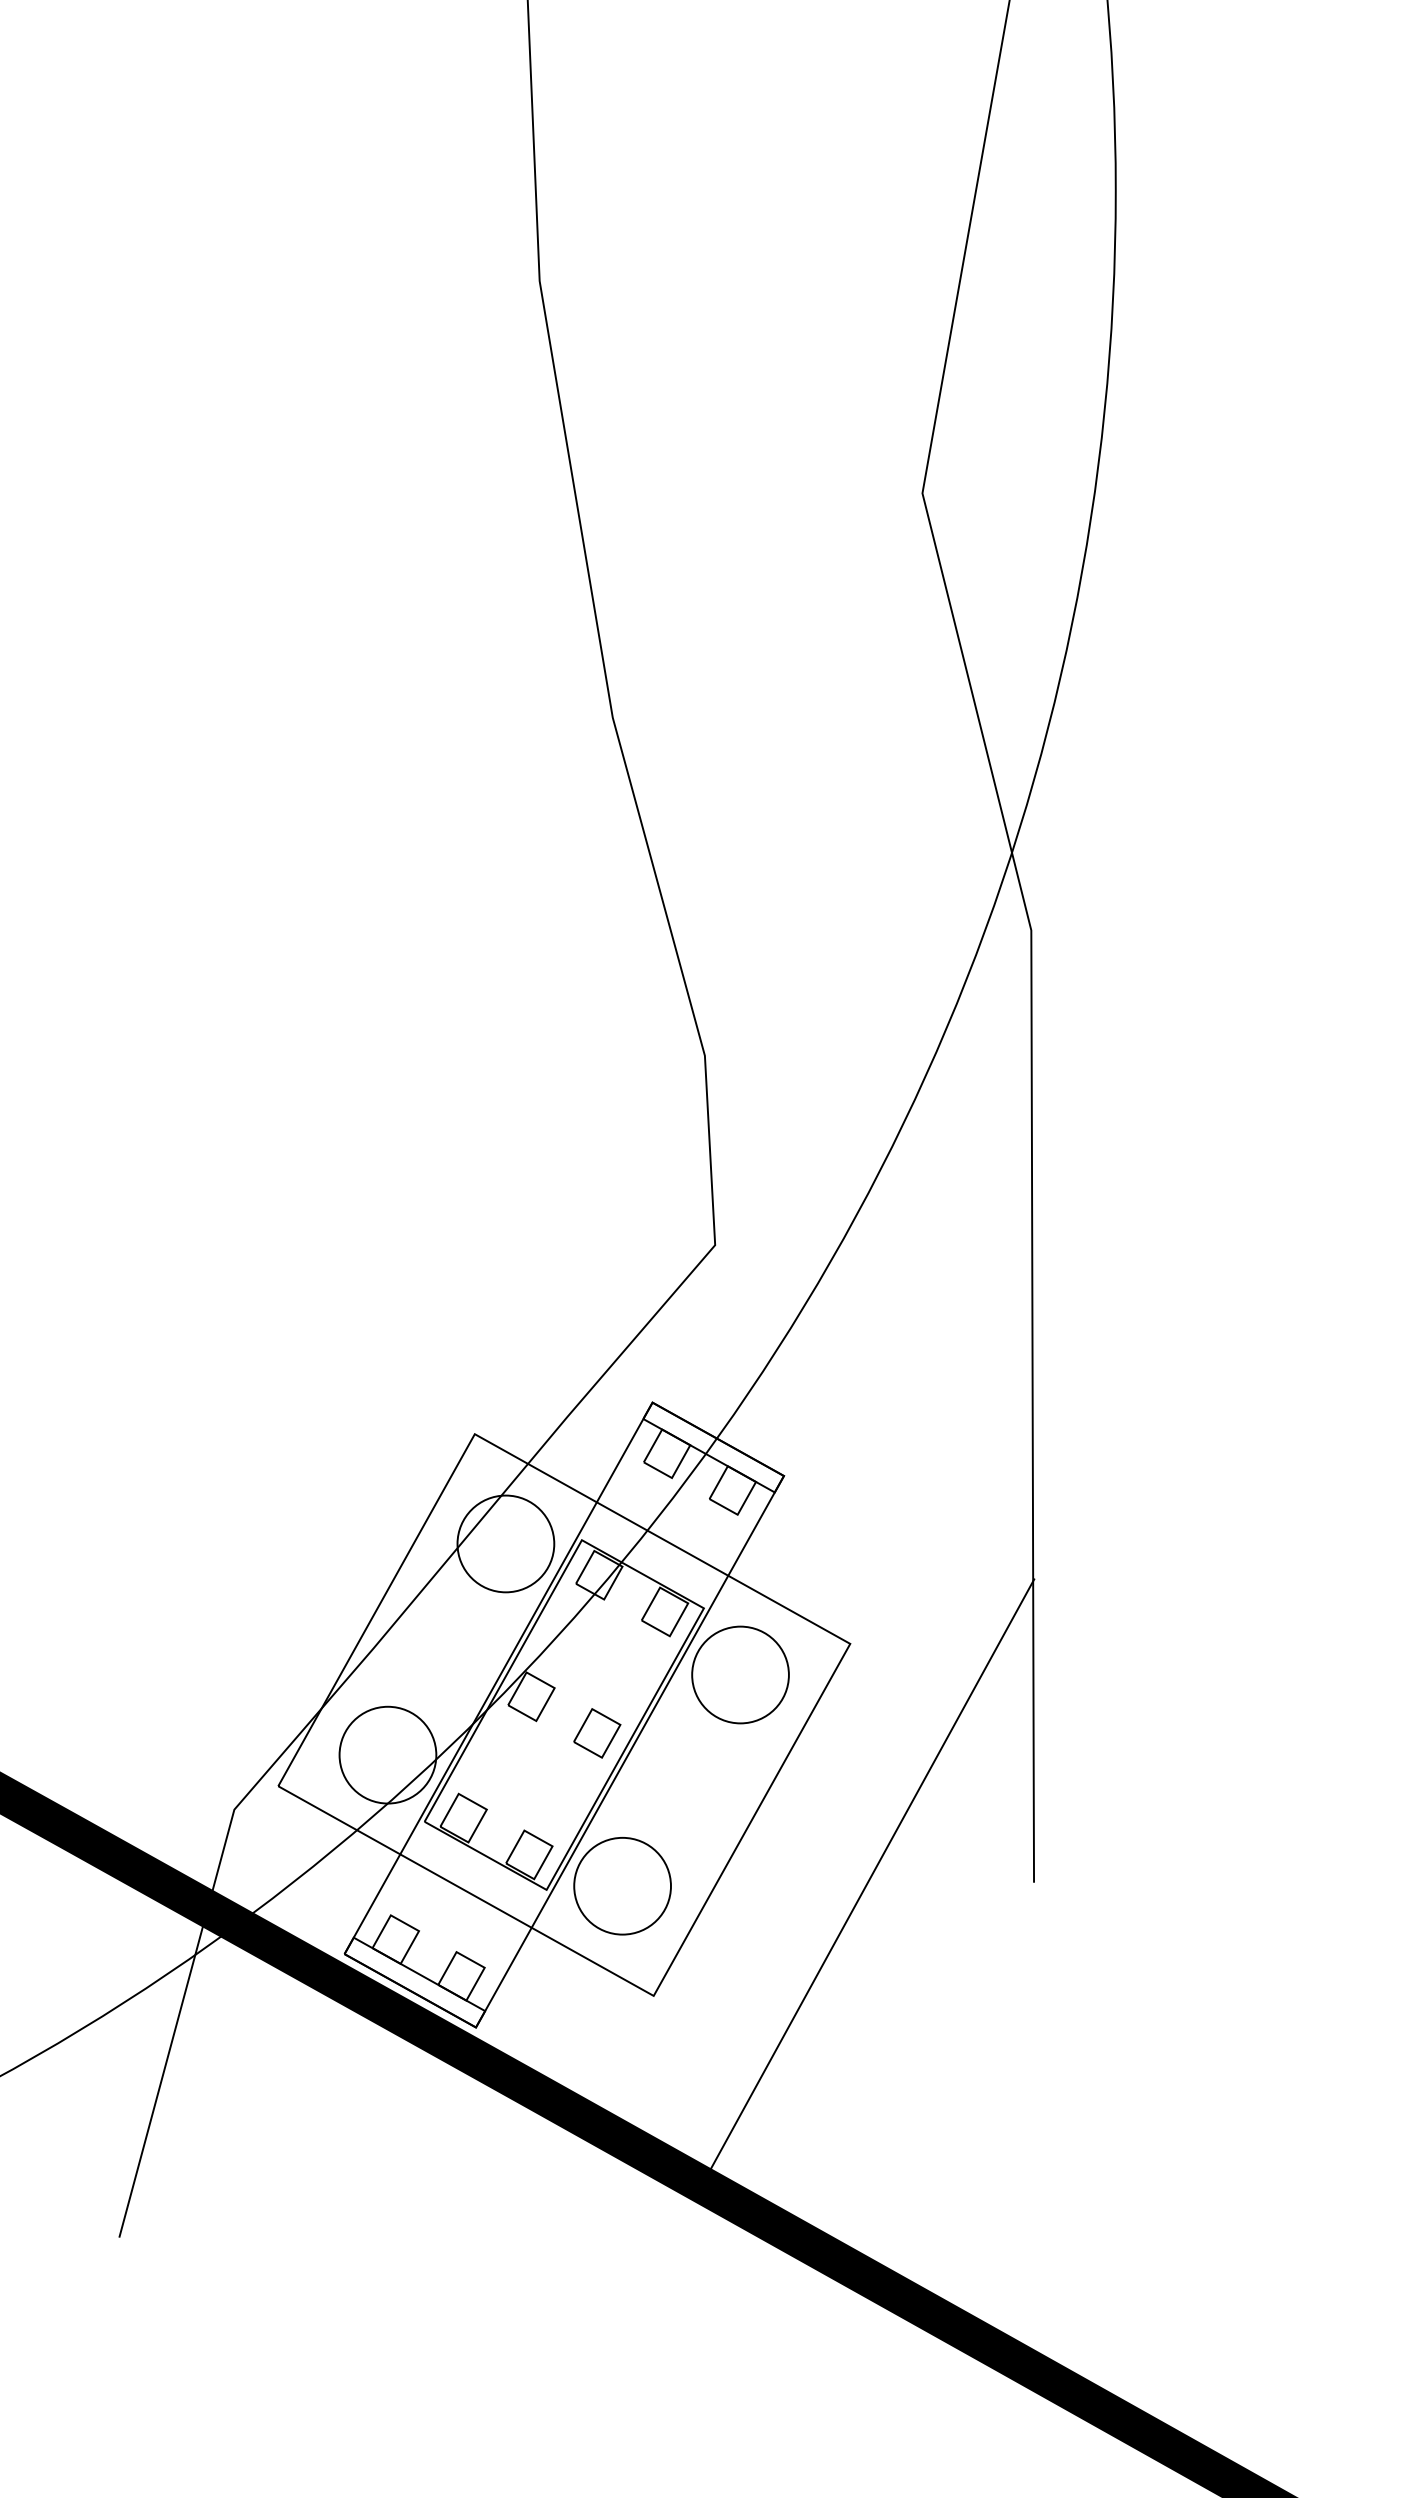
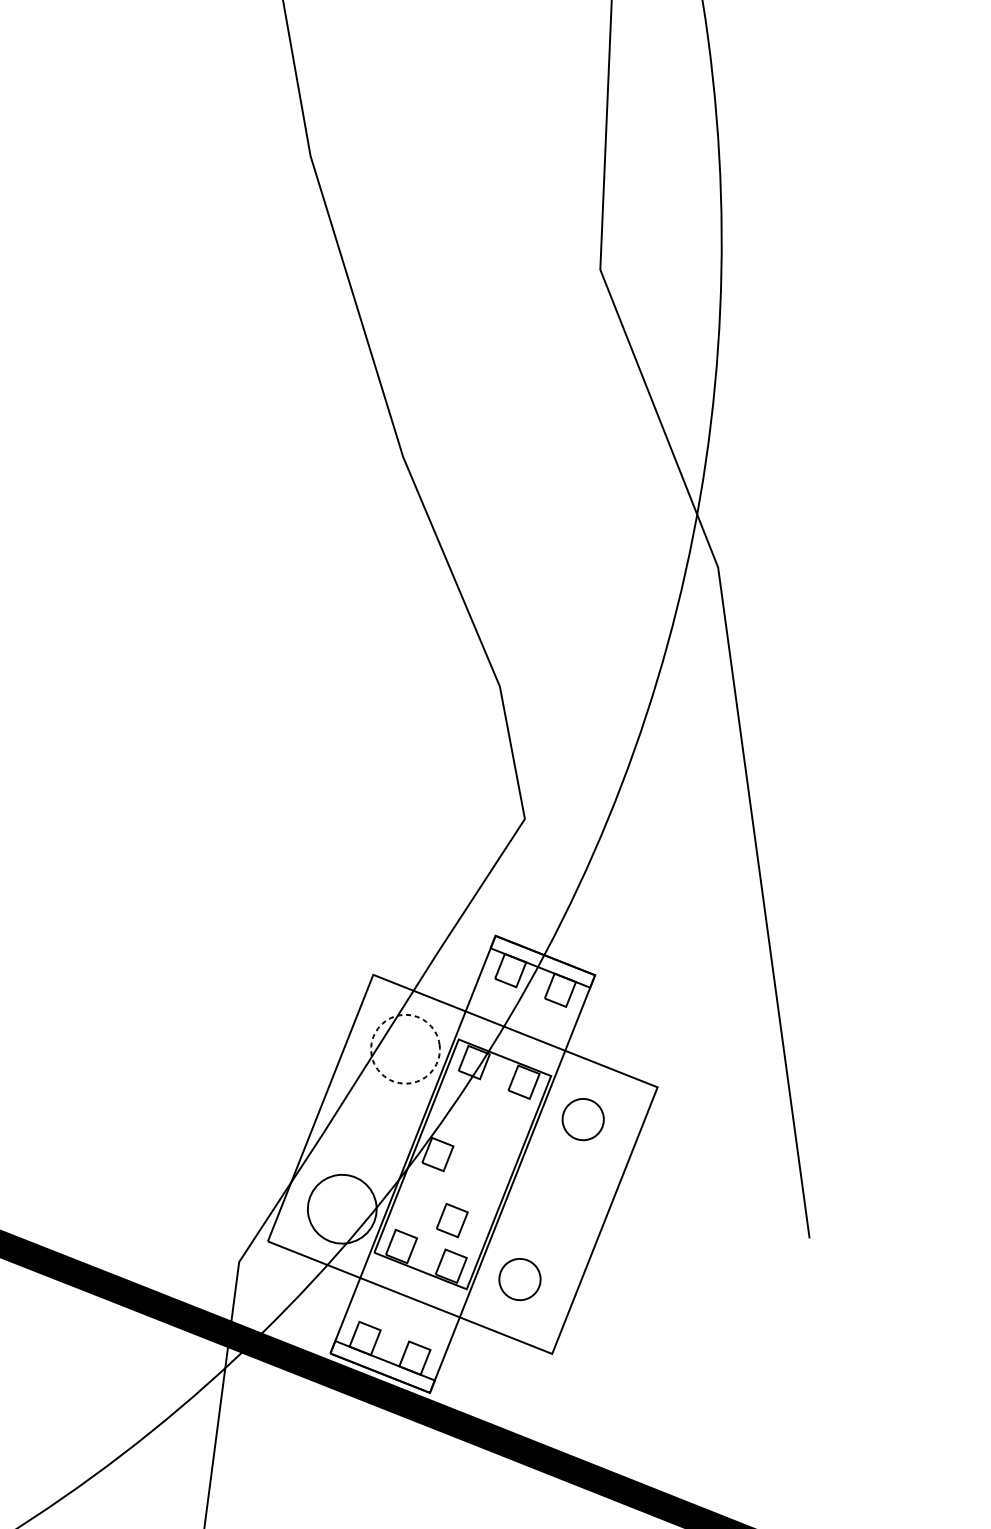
circle: (505, 1543) -> (405, 1049), solid -> dashed
circle: (740, 1674) -> (583, 1119), size x0.6
part: (597, 1733) -> (452, 1220), moved
line: (872, 1873) -> (694, 1247), removed
circle: (622, 1885) -> (519, 1279), size x0.6

